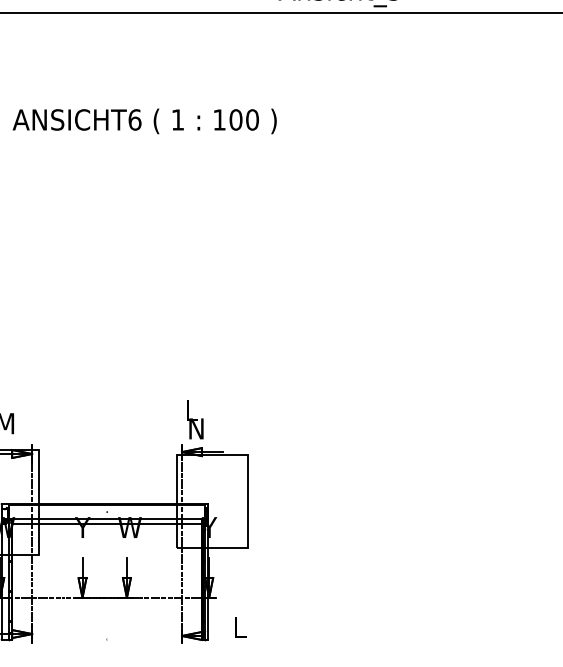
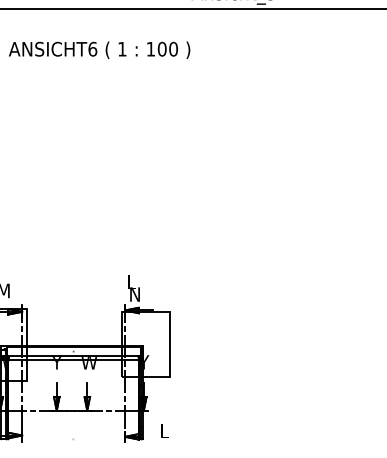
text: (144, 120) -> (99, 49), moved

